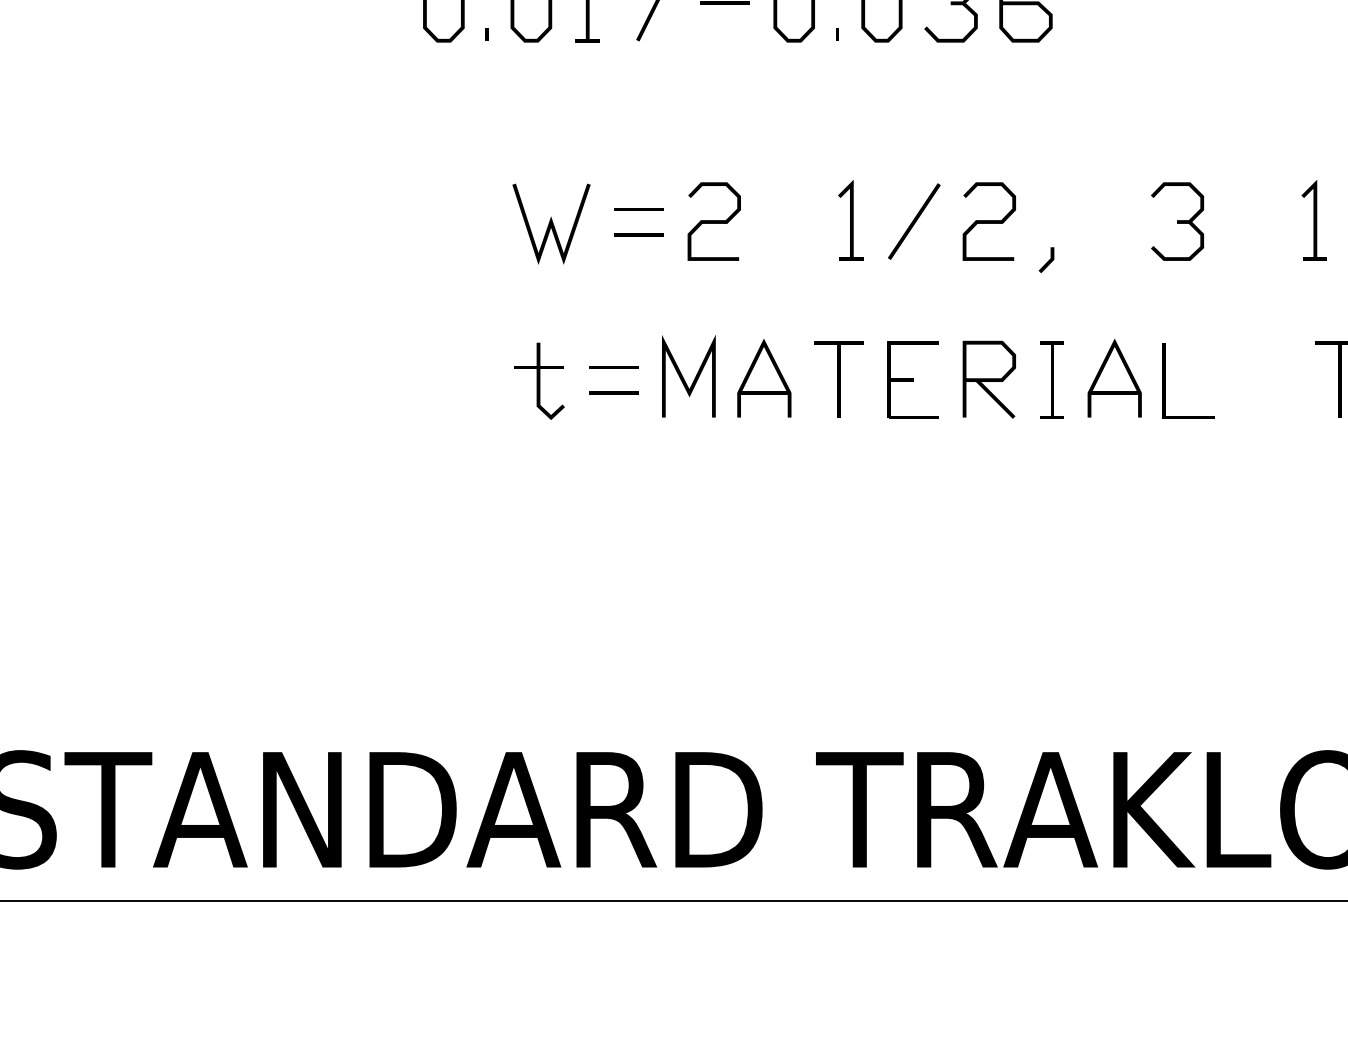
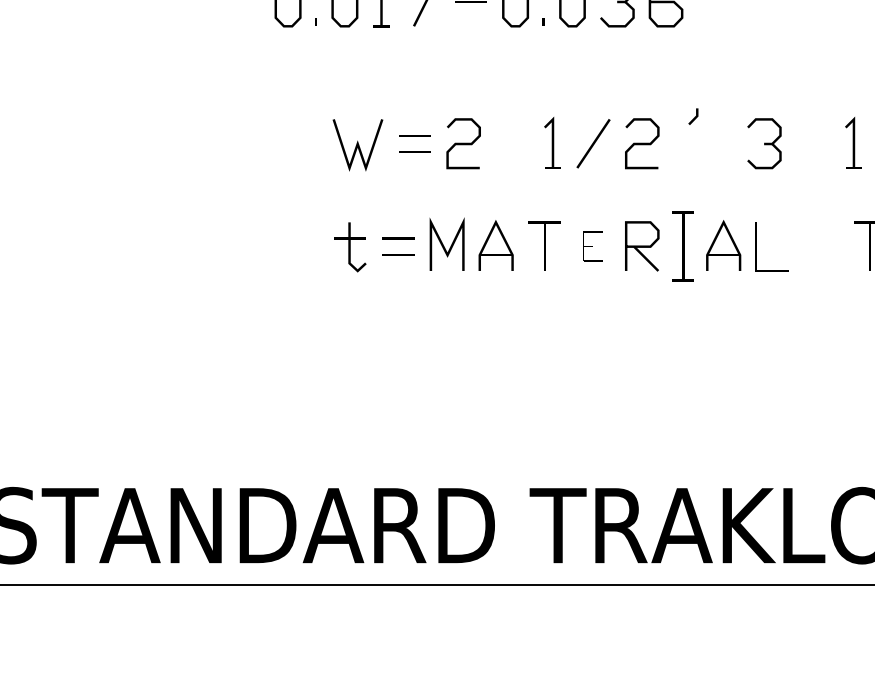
line: (1048, 261) -> (694, 117), moved
part: (912, 379) -> (592, 246), size x0.6
part: (1051, 379) -> (682, 246), size x1.4

